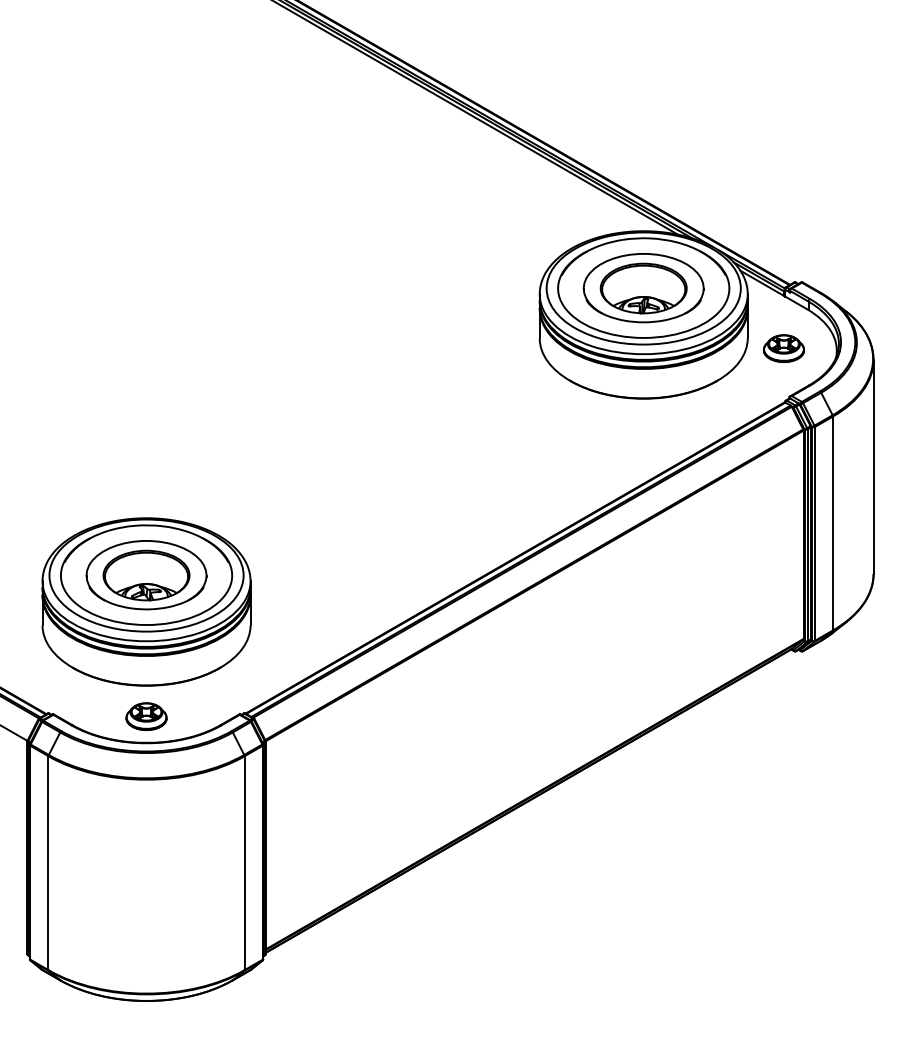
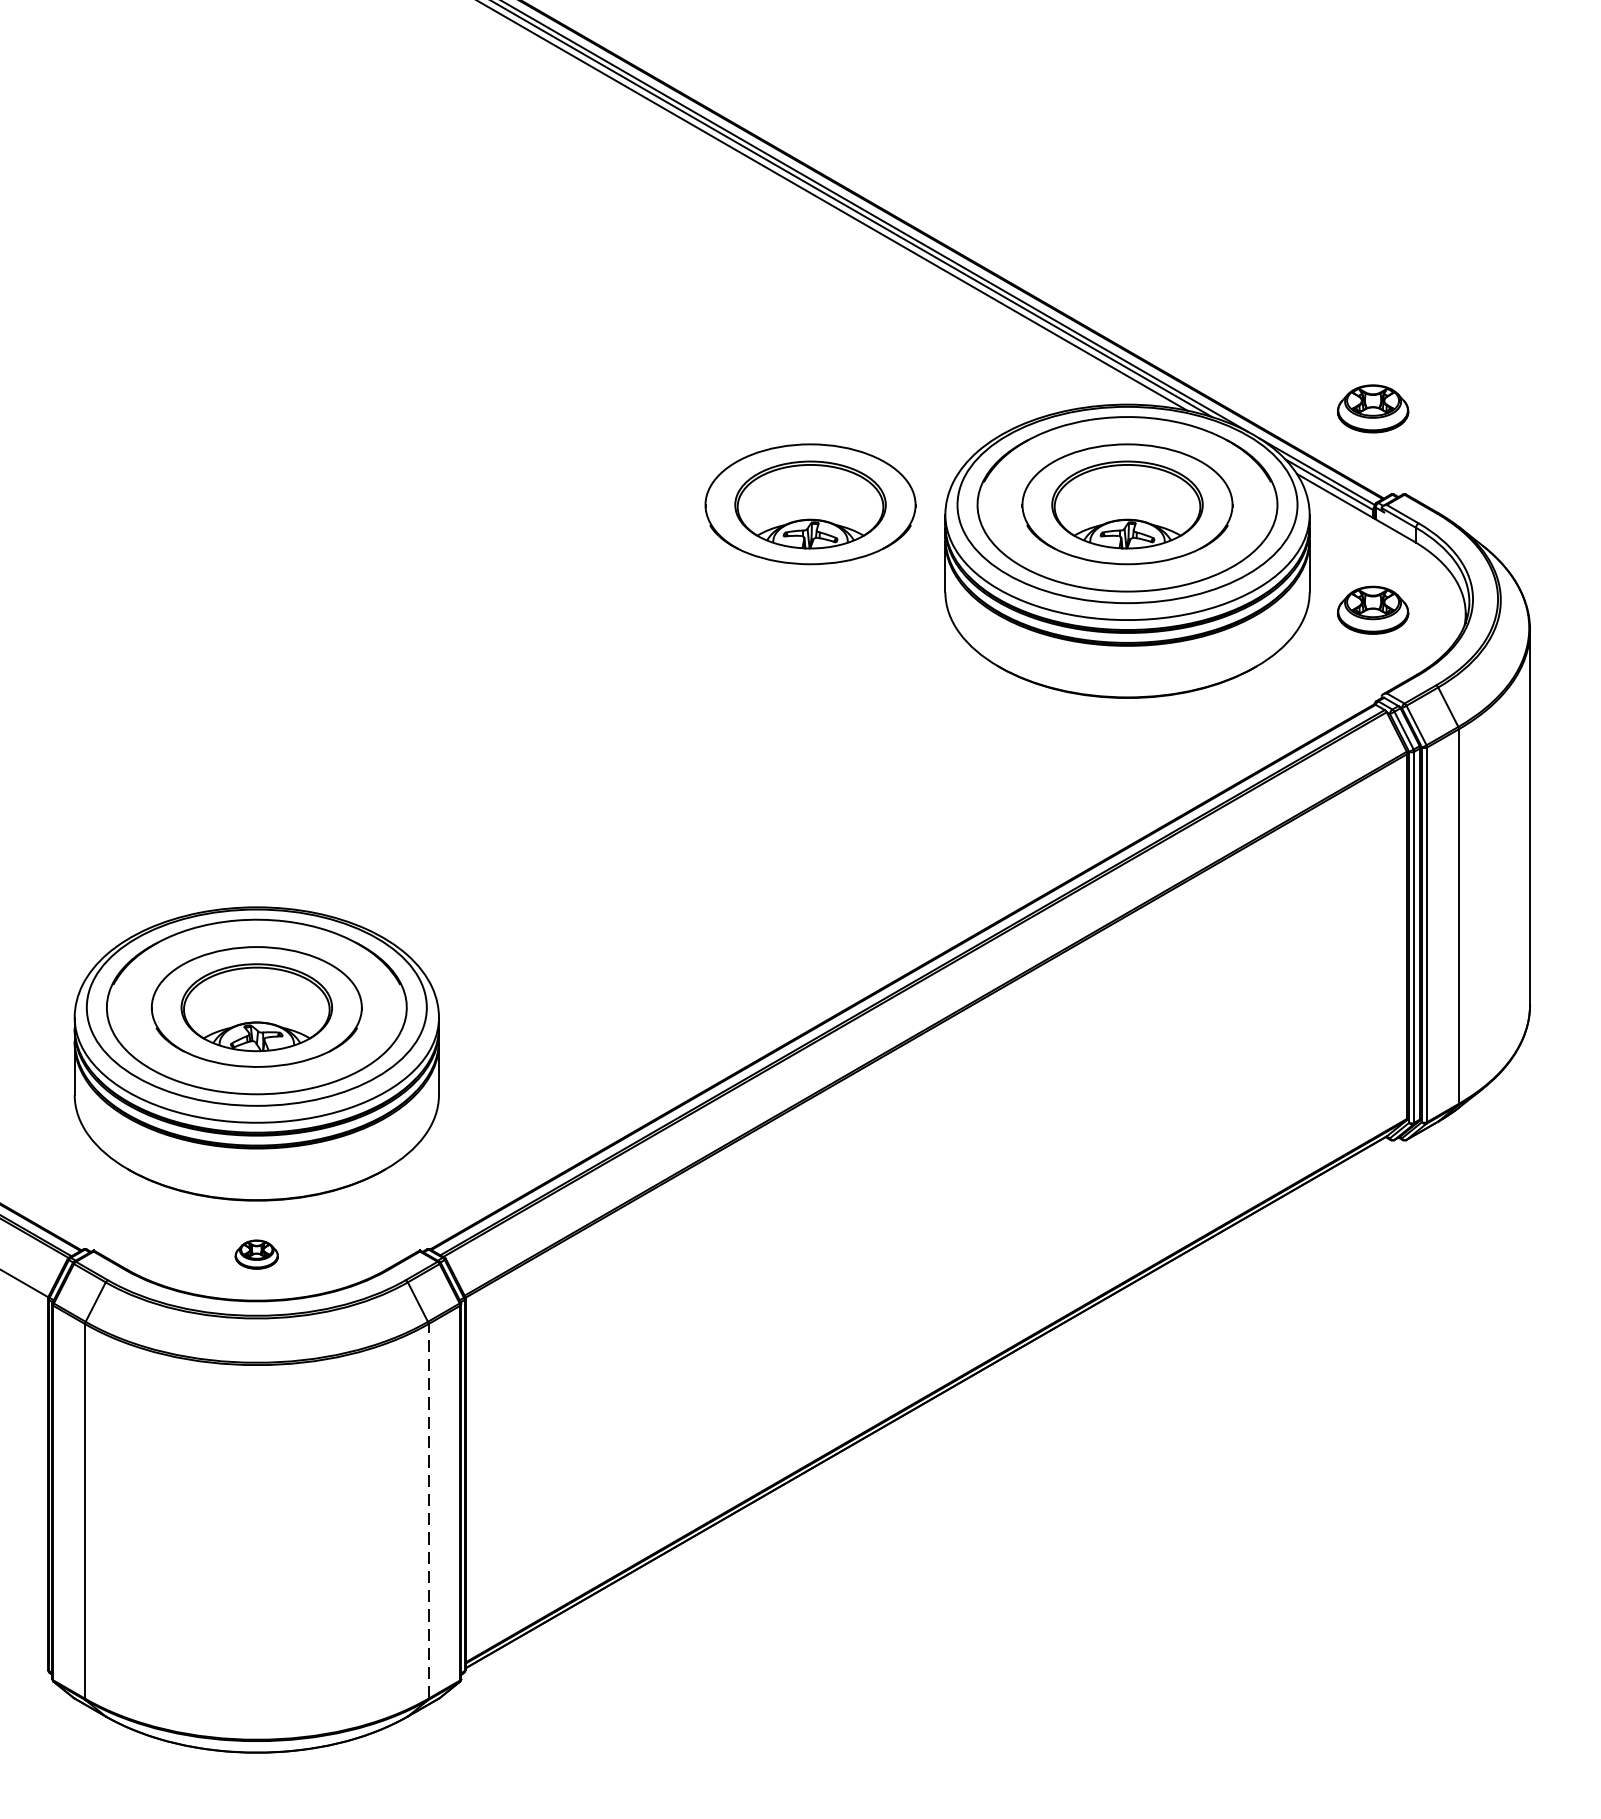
part: (783, 233) -> (1372, 408), added
part: (462, 288) -> (810, 504), added
part: (146, 716) -> (256, 1254), size x0.6
line: (244, 863) -> (428, 1511), solid -> dashed

